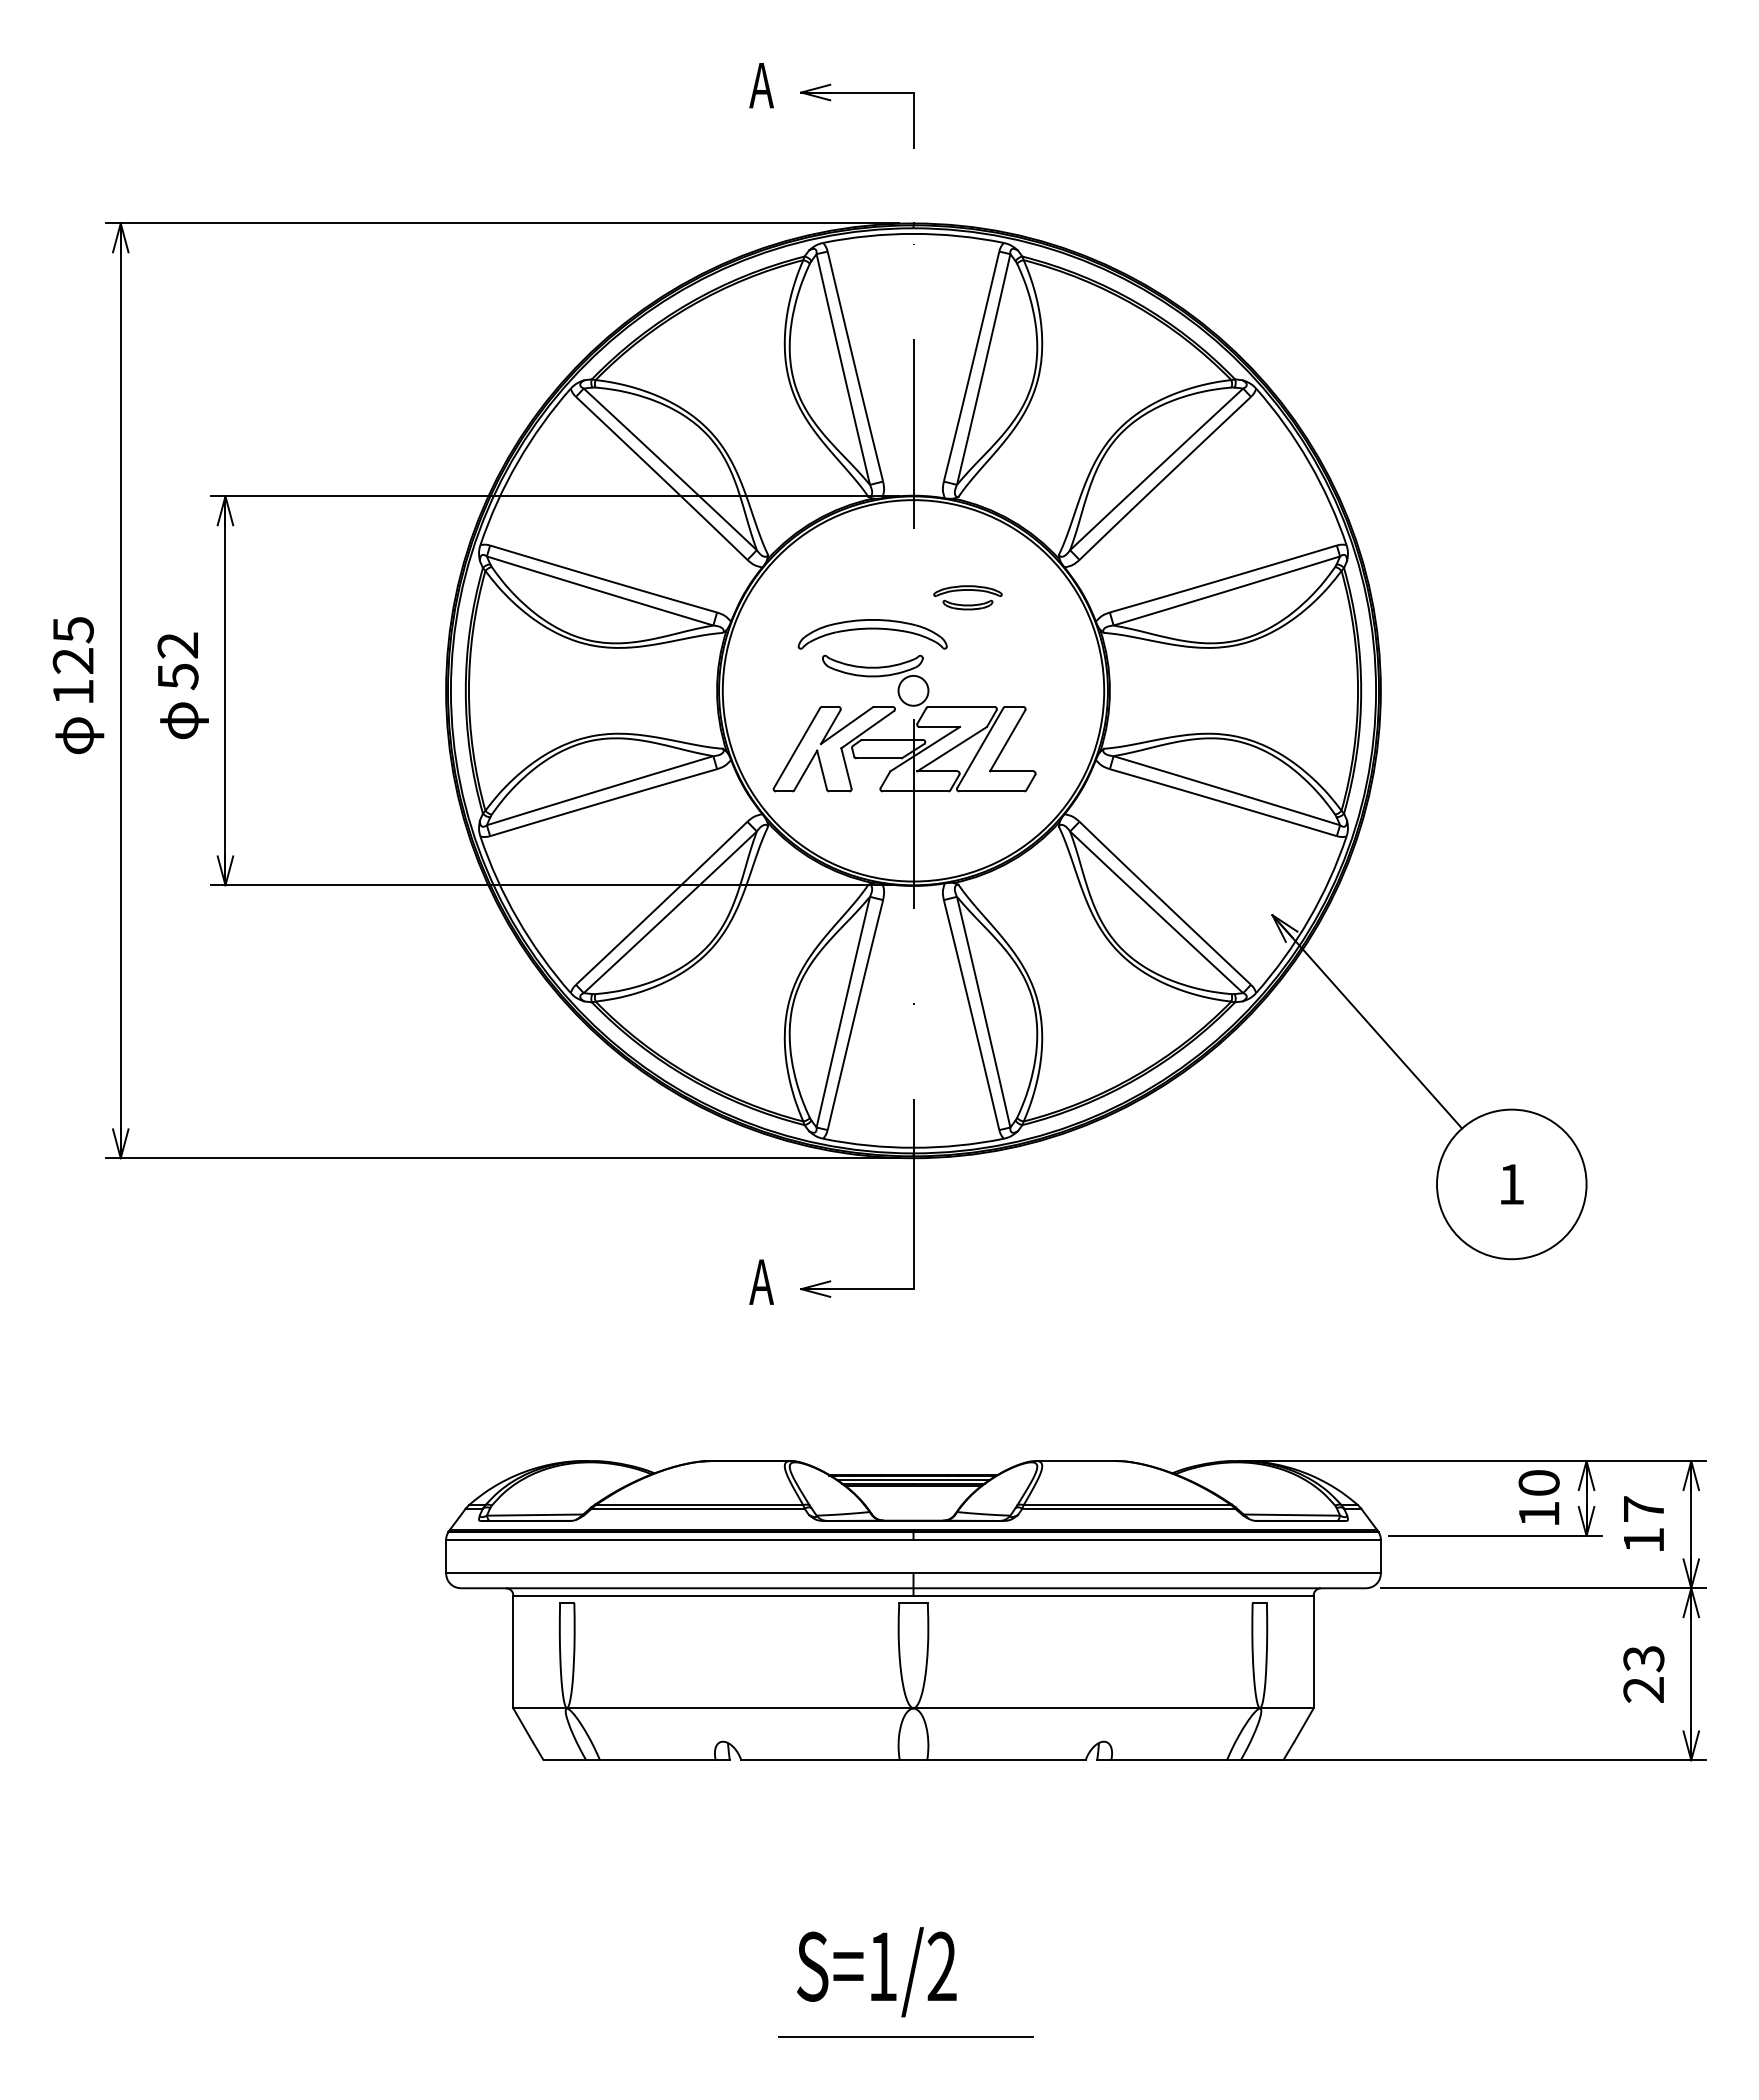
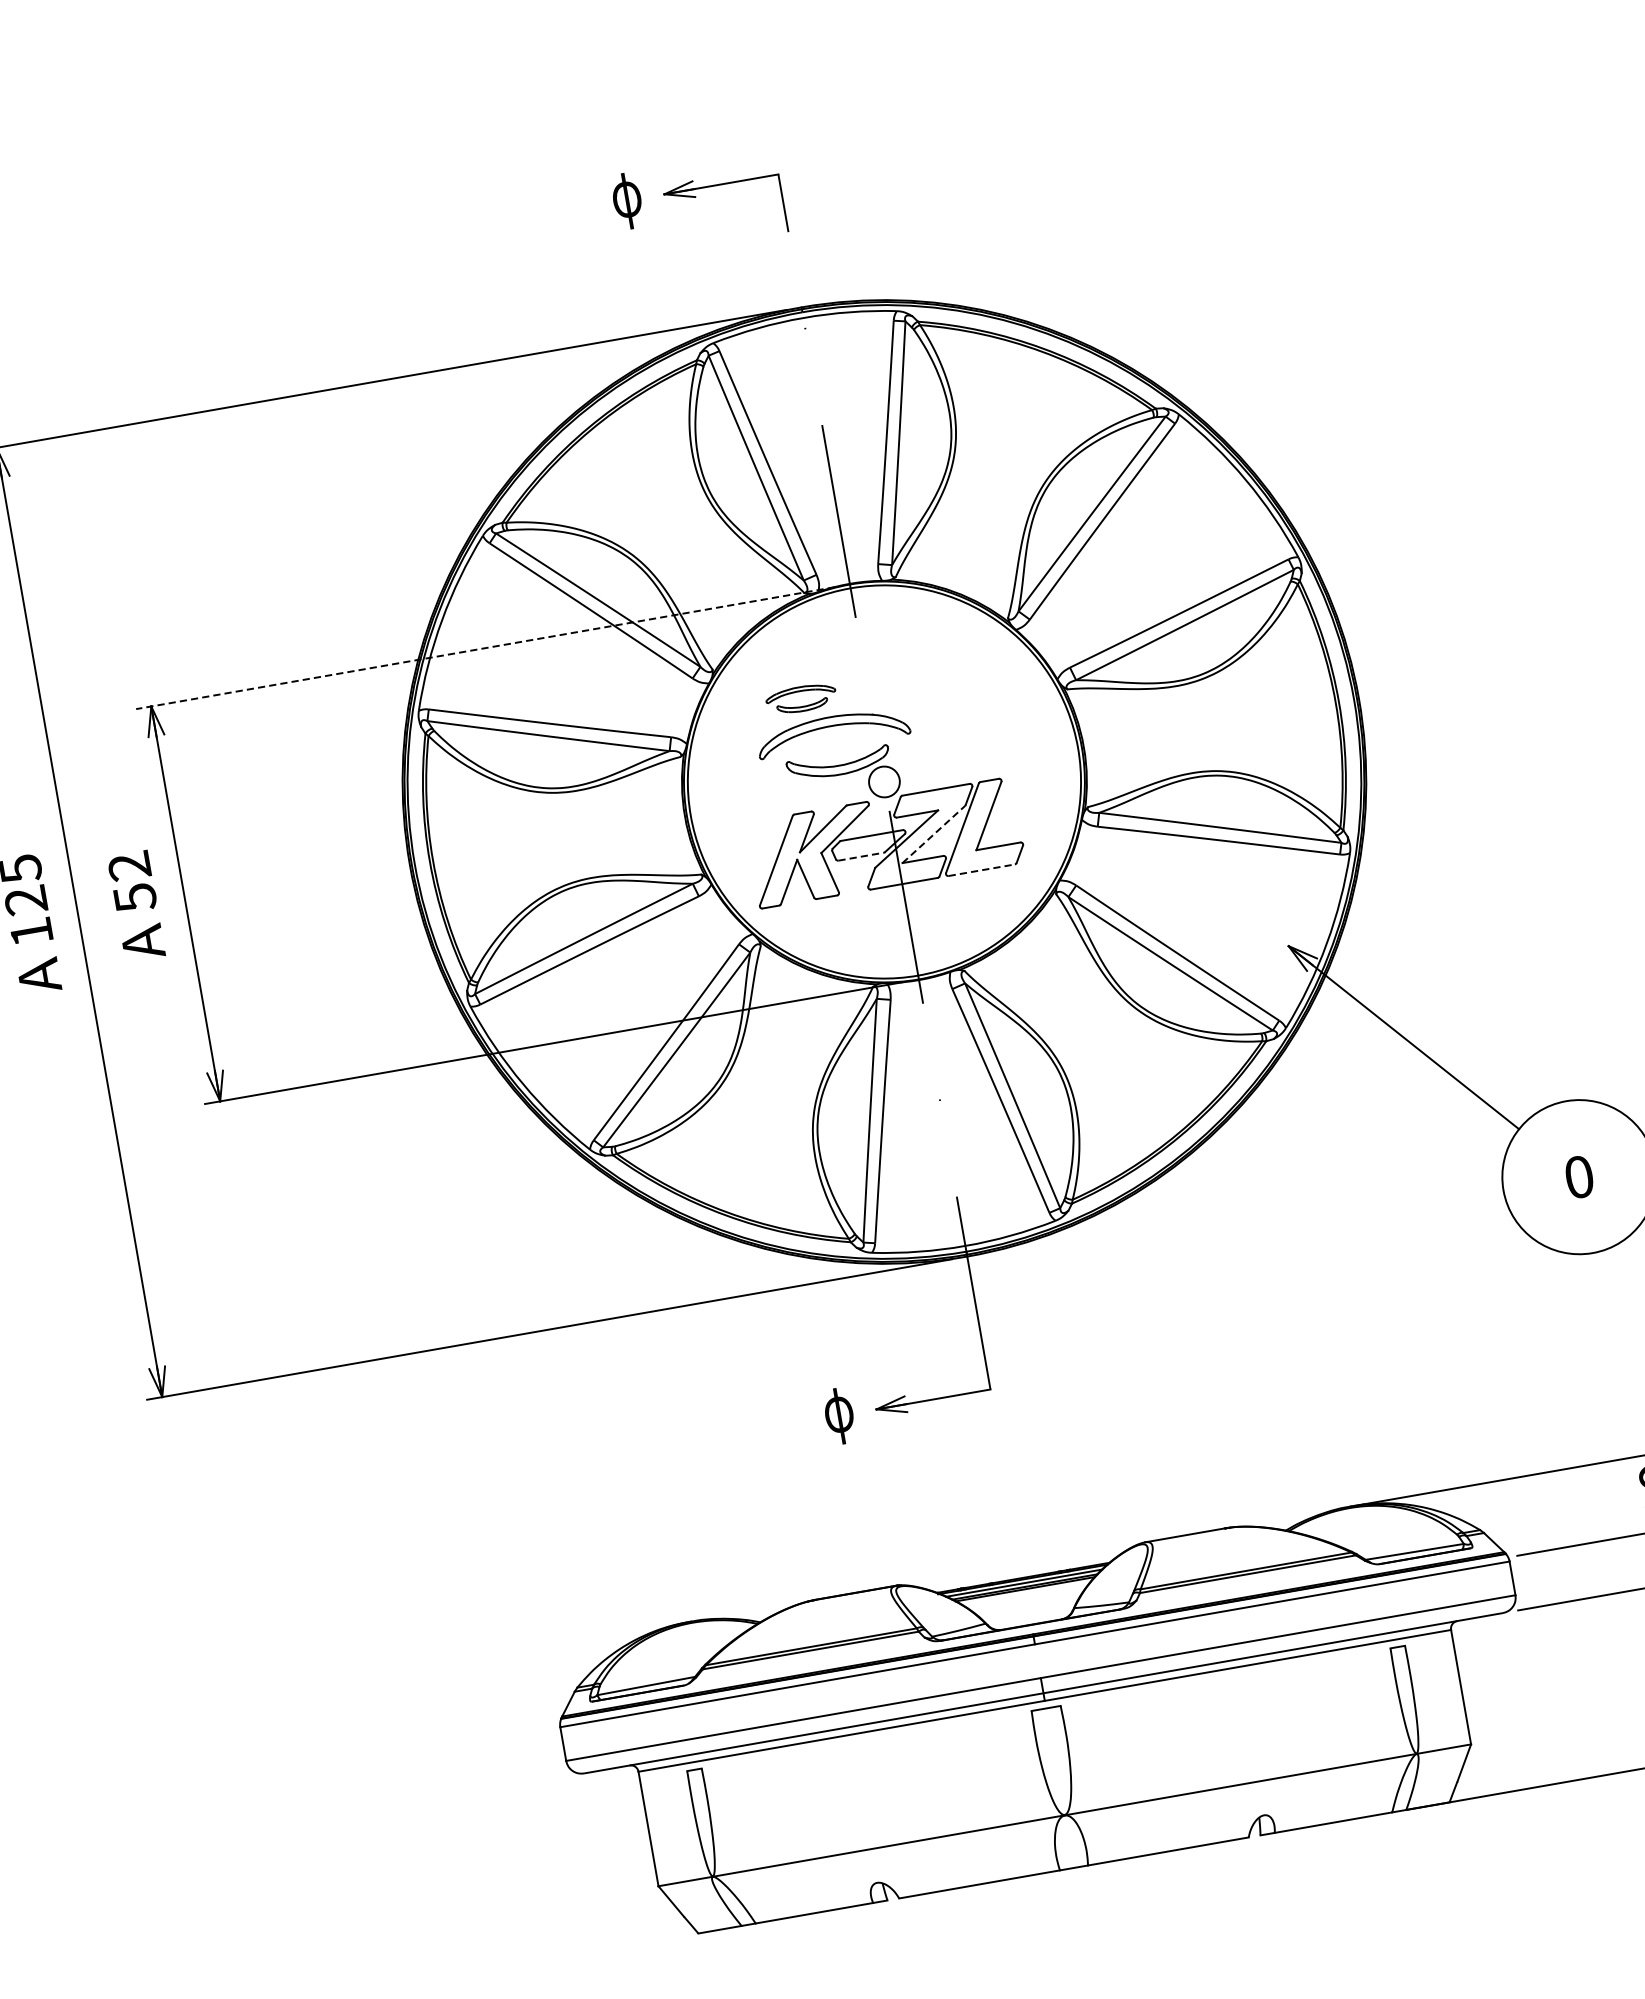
text: (763, 91) -> (625, 199), A -> φ
line: (554, 496) -> (485, 648), solid -> dashed
part: (967, 590) -> (799, 691), moved
text: (183, 720) -> (148, 941), φ -> A
text: (78, 735) -> (44, 975), φ -> A
line: (952, 749) -> (934, 834), solid -> dashed
line: (879, 758) -> (861, 856), solid -> dashed
line: (991, 791) -> (981, 870), solid -> dashed
text: (1511, 1183) -> (1578, 1176), 1 -> 0
text: (763, 1288) -> (838, 1415), A -> φ

